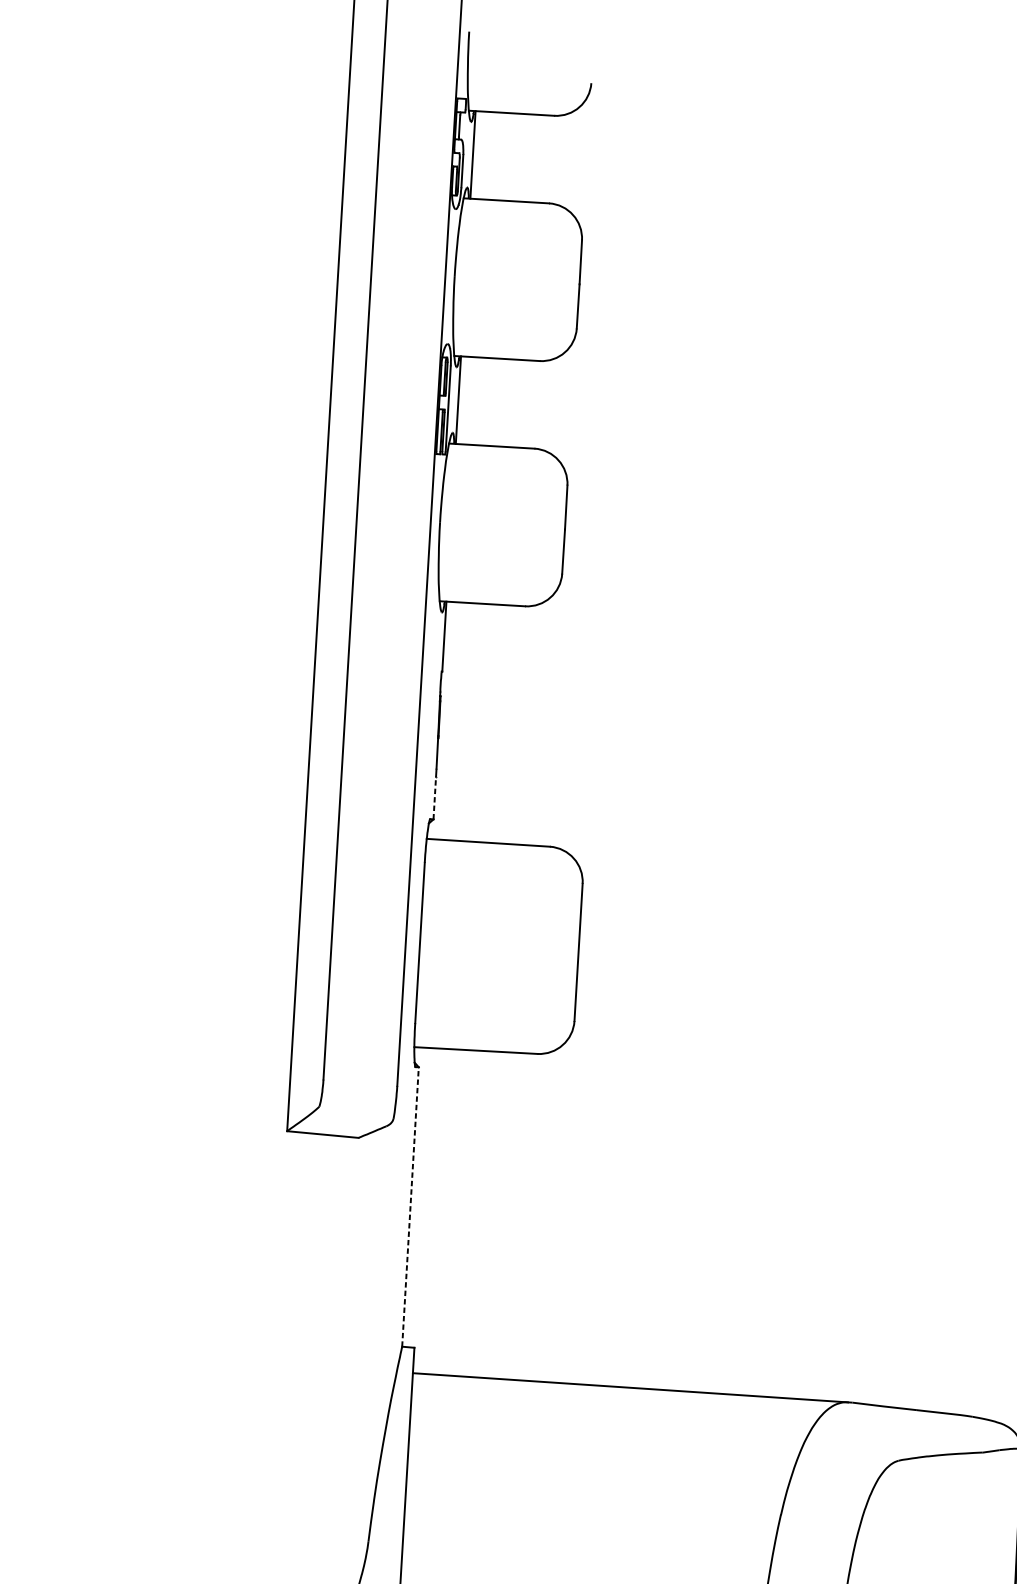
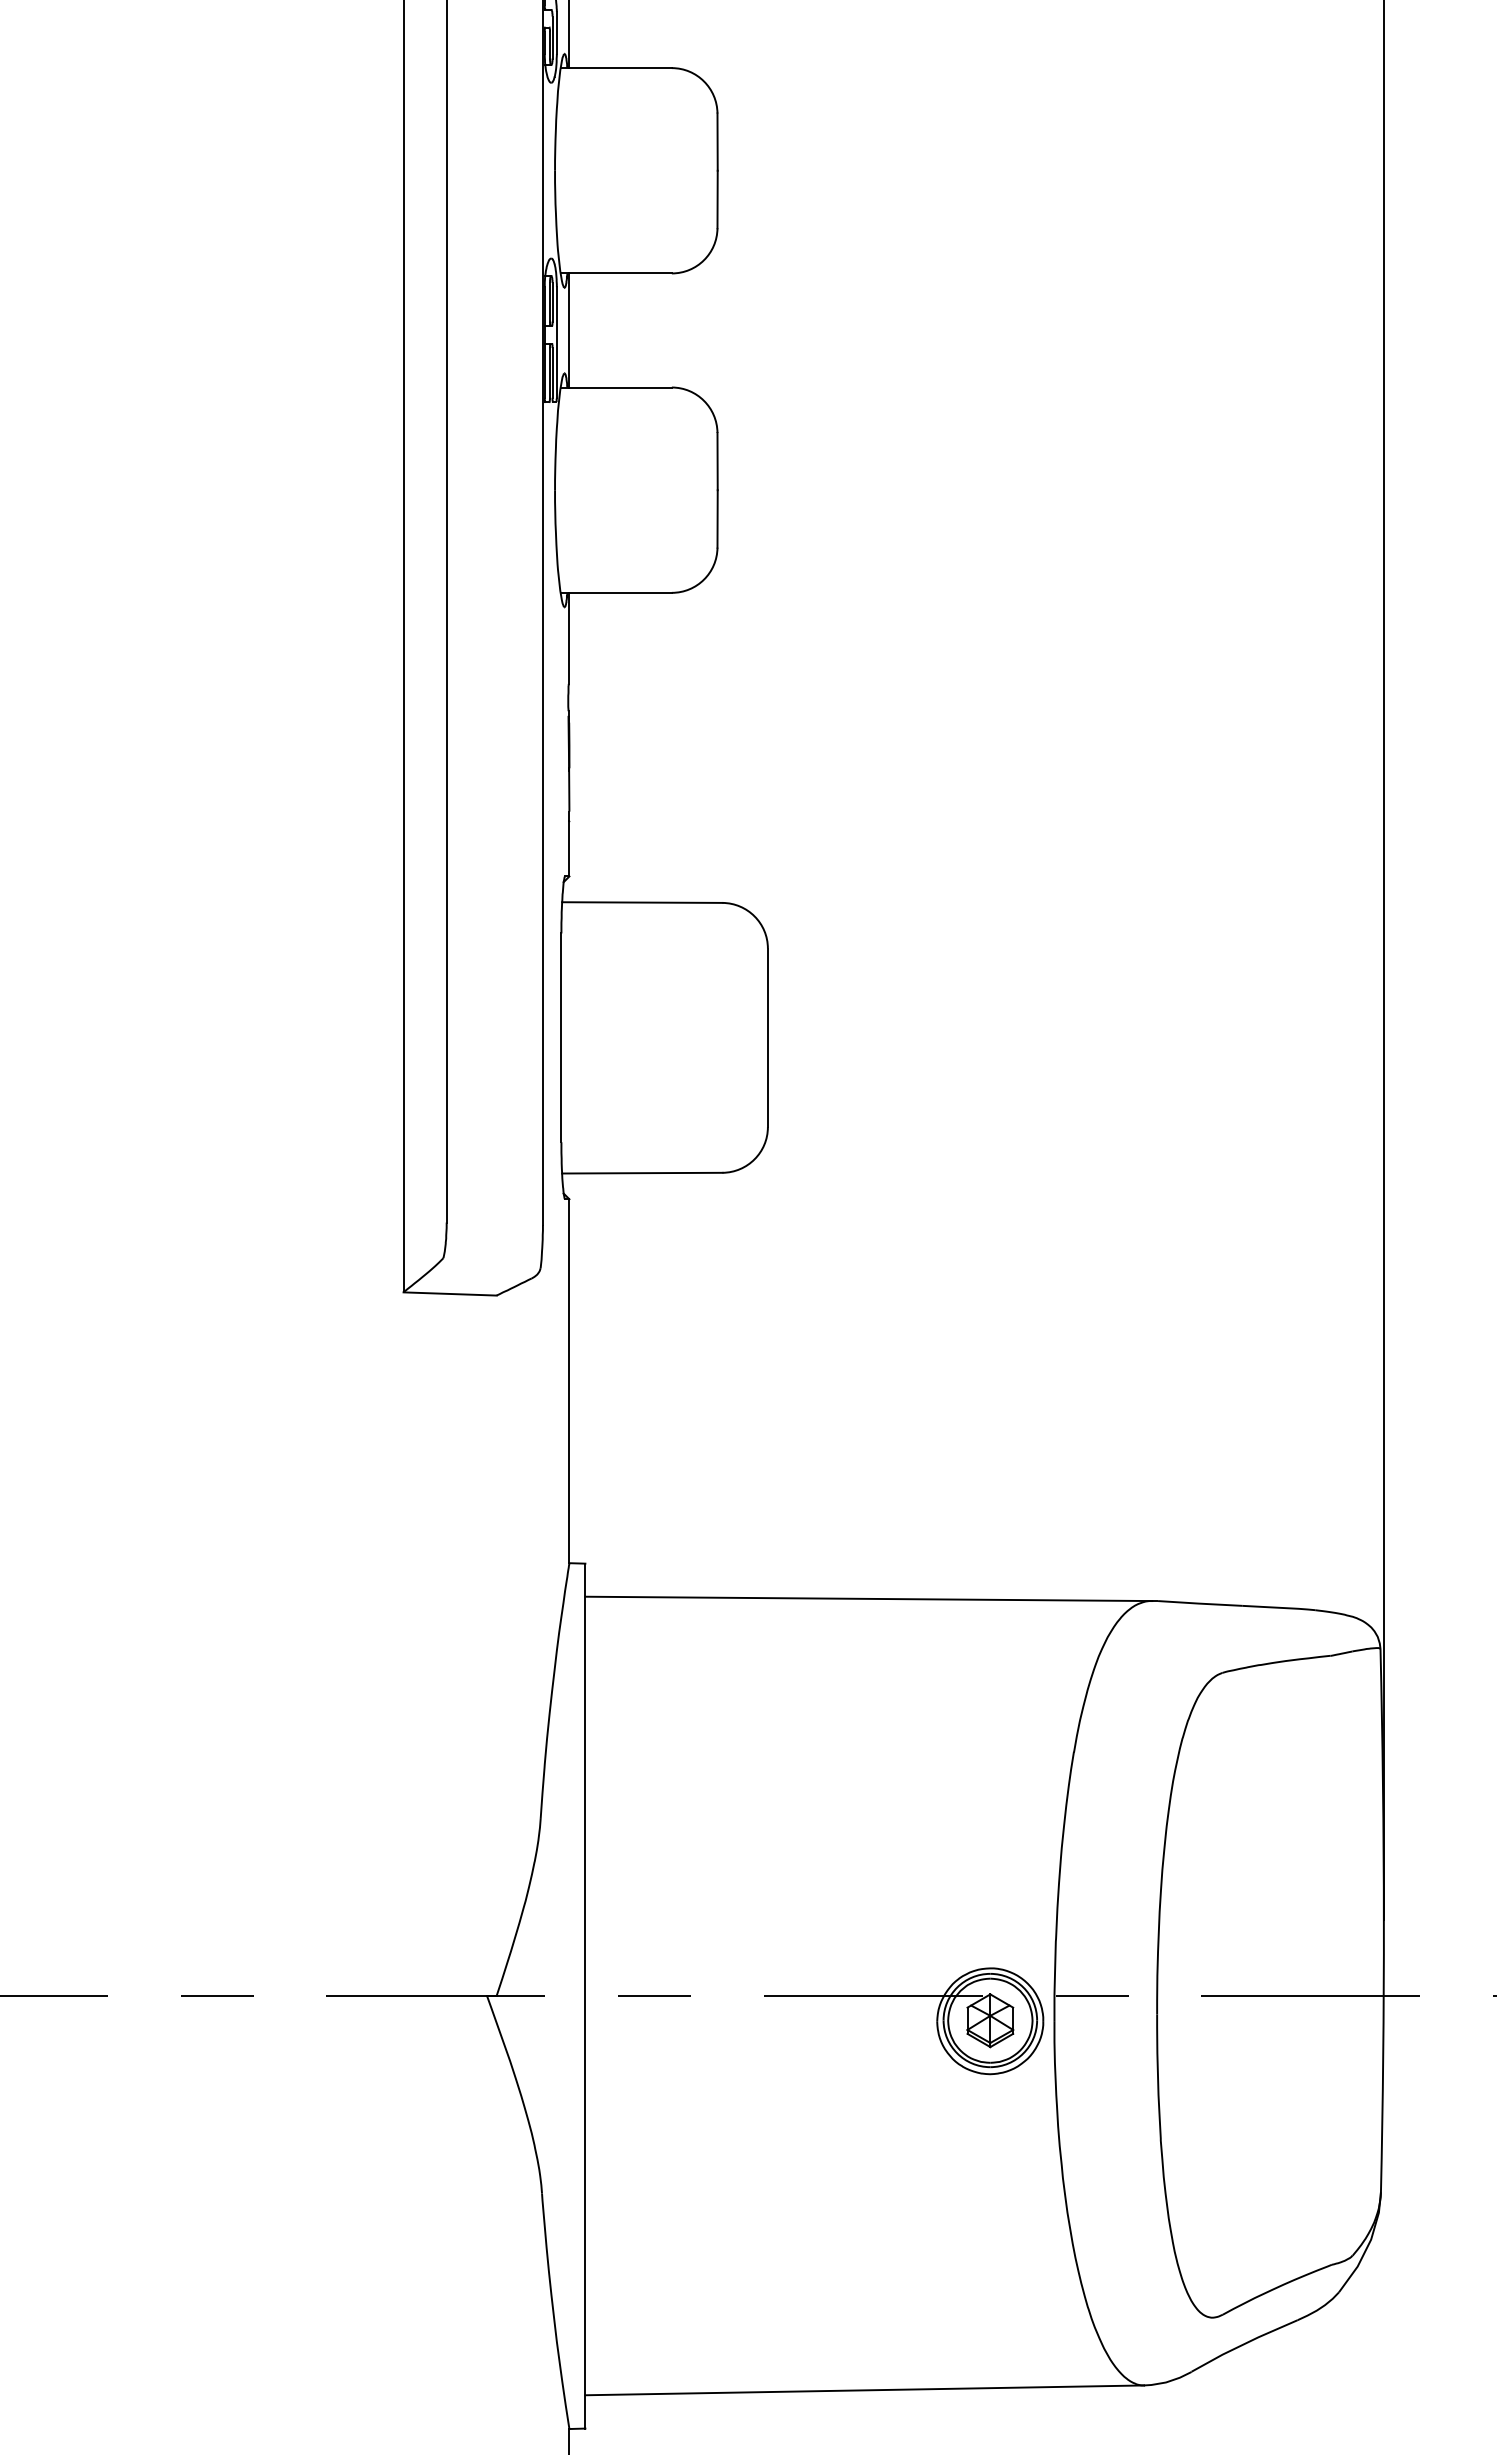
line: (434, 797) -> (569, 848), dashed -> solid
line: (410, 1207) -> (569, 1381), dashed -> solid

